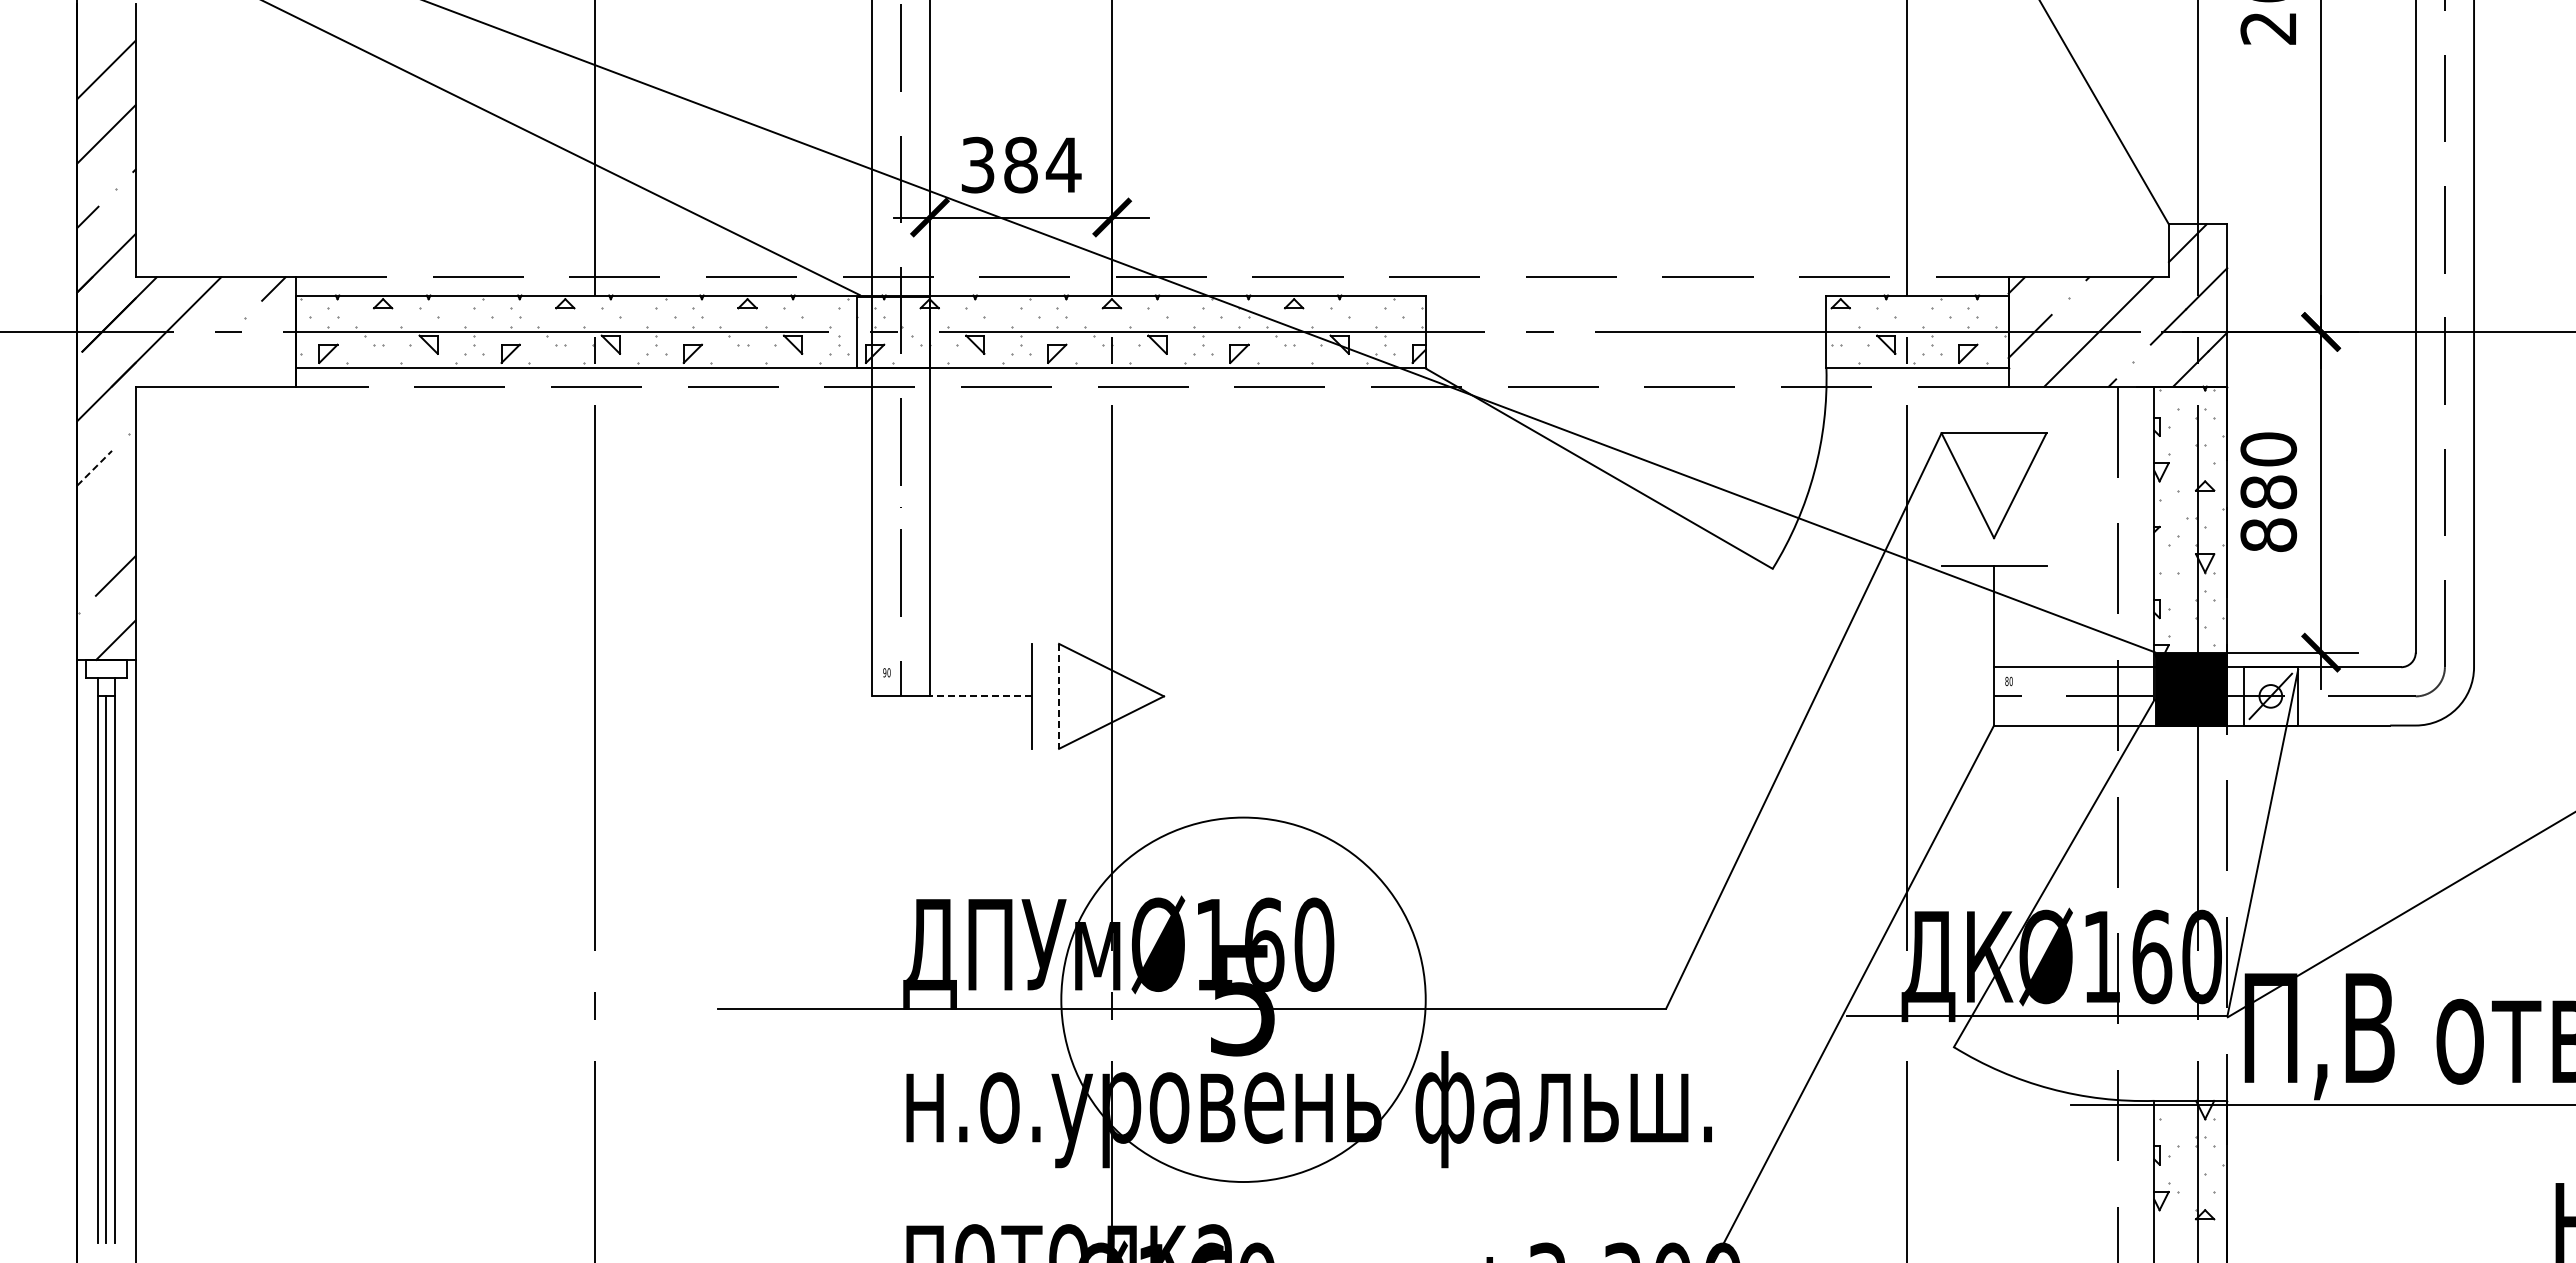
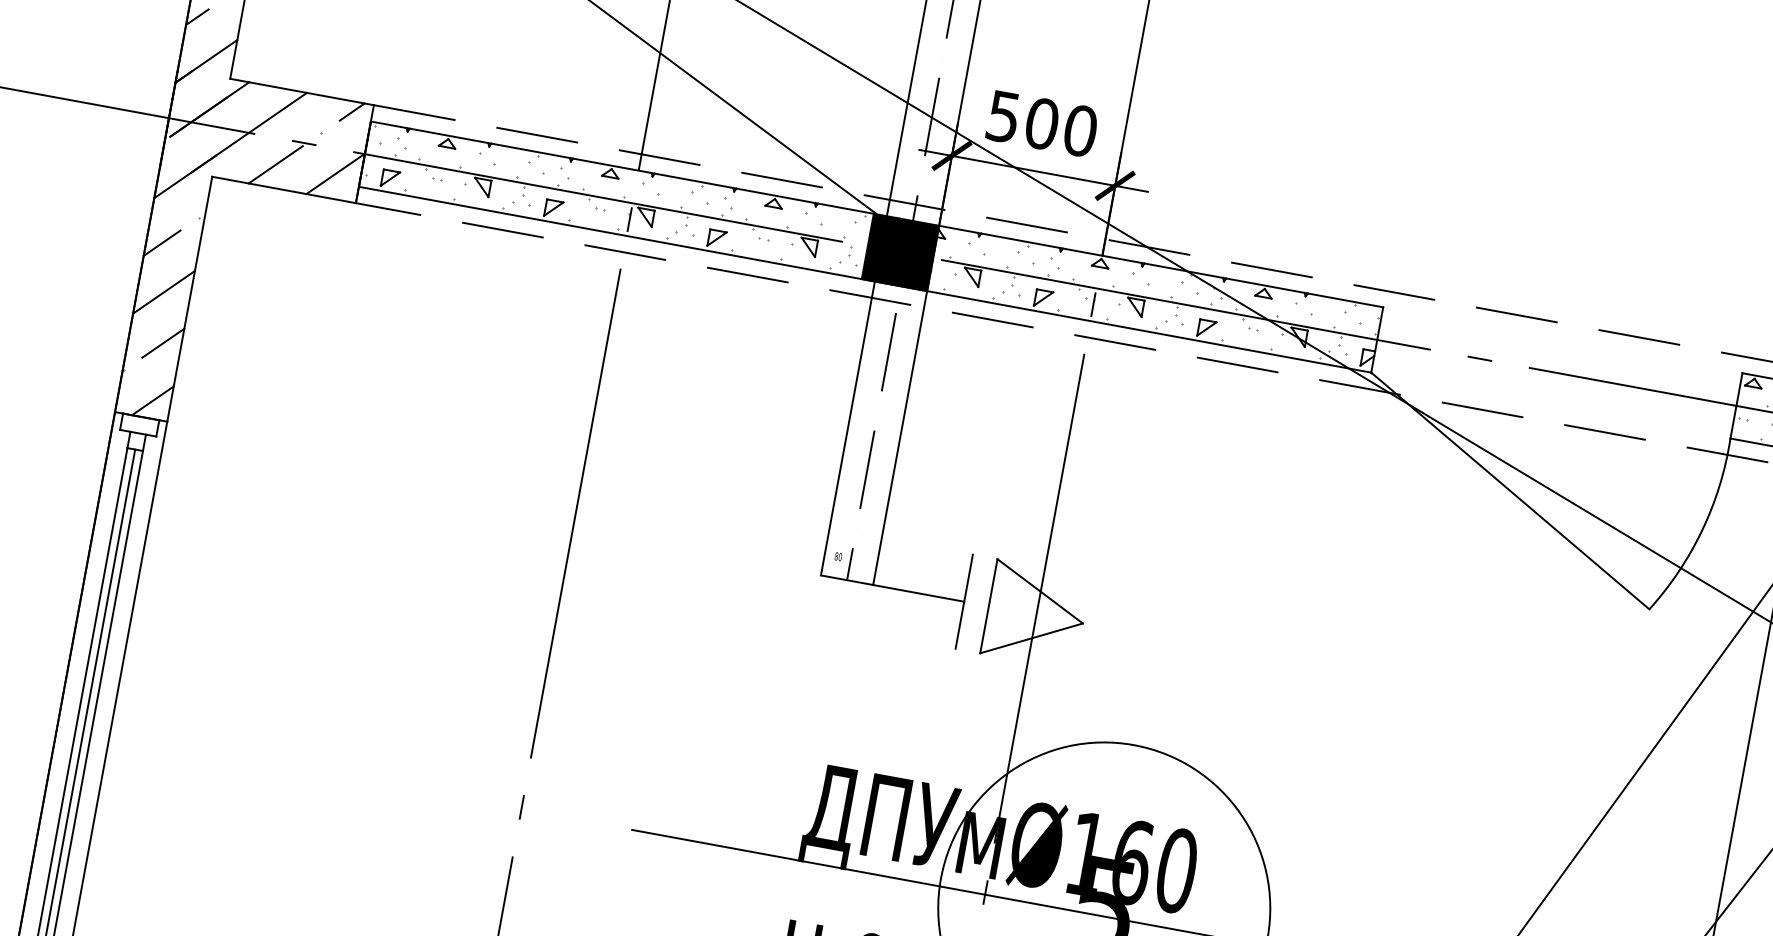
text: (1021, 164) -> (1042, 123), 384 -> 500
fill: (893, 332) -> (900, 252), added
line: (267, 358) -> (335, 173), added
line: (201, 360) -> (275, 164), added
line: (94, 468) -> (161, 243), dashed -> solid
line: (106, 520) -> (164, 291), added
text: (884, 672) -> (836, 556), 90 -> 80
line: (980, 696) -> (918, 593), dashed -> solid
line: (1059, 696) -> (989, 606), dashed -> solid

